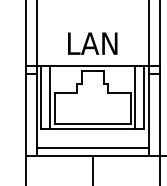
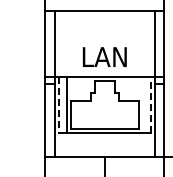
line: (41, 97) -> (59, 104), solid -> dashed
line: (135, 97) -> (142, 104), removed
line: (144, 97) -> (150, 104), solid -> dashed
line: (92, 147) -> (104, 149), removed

